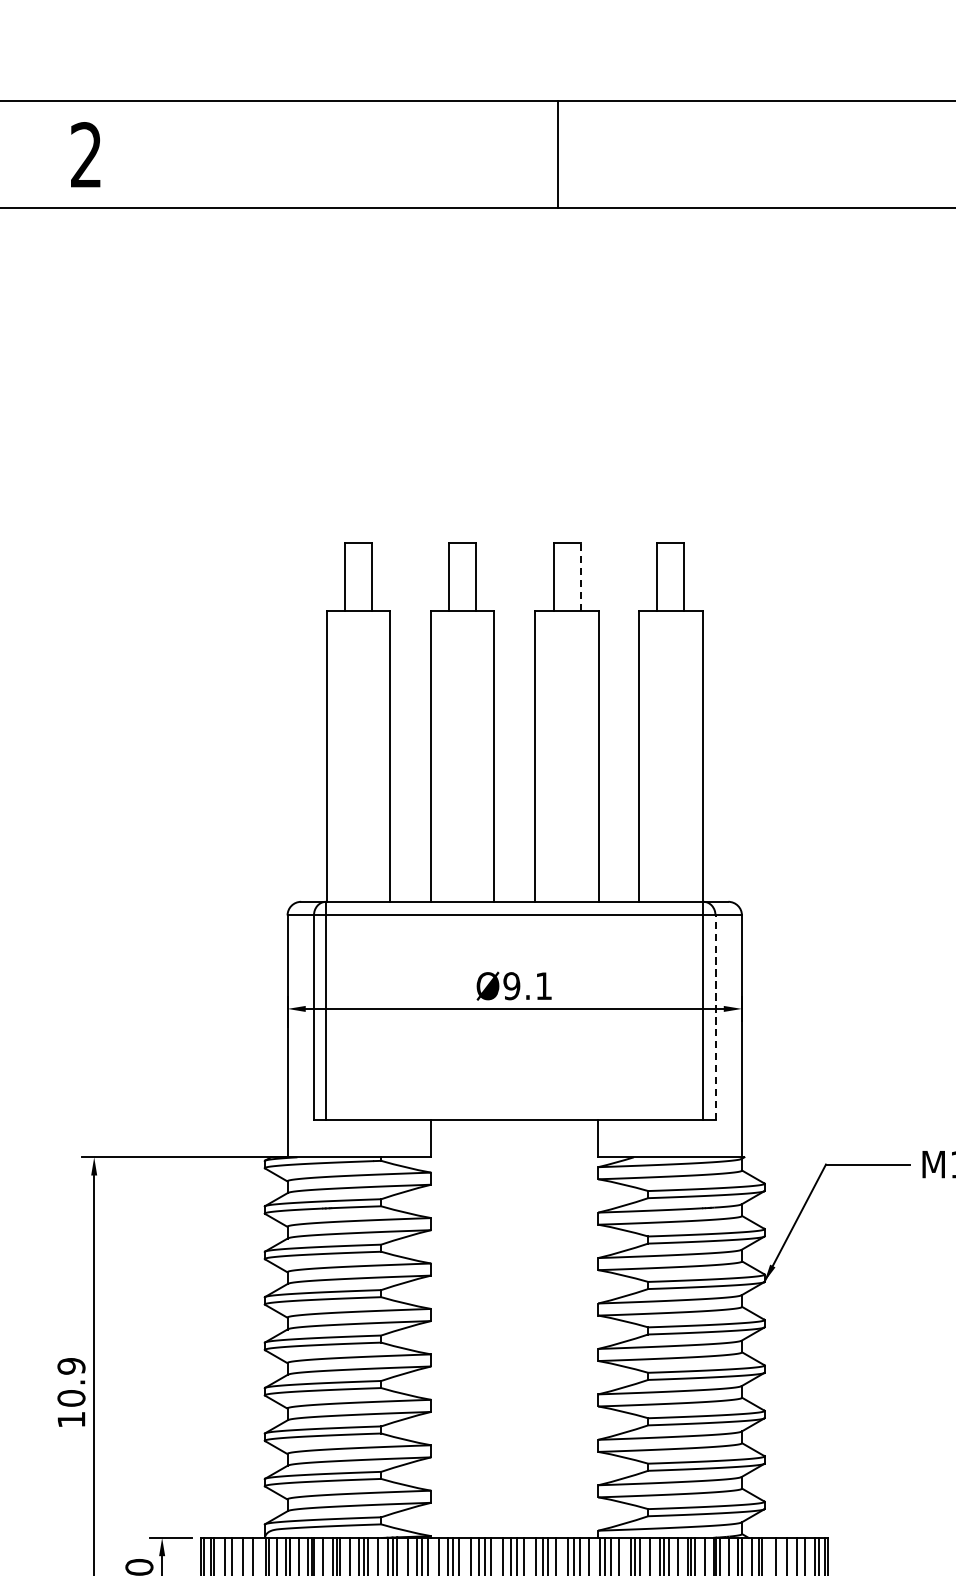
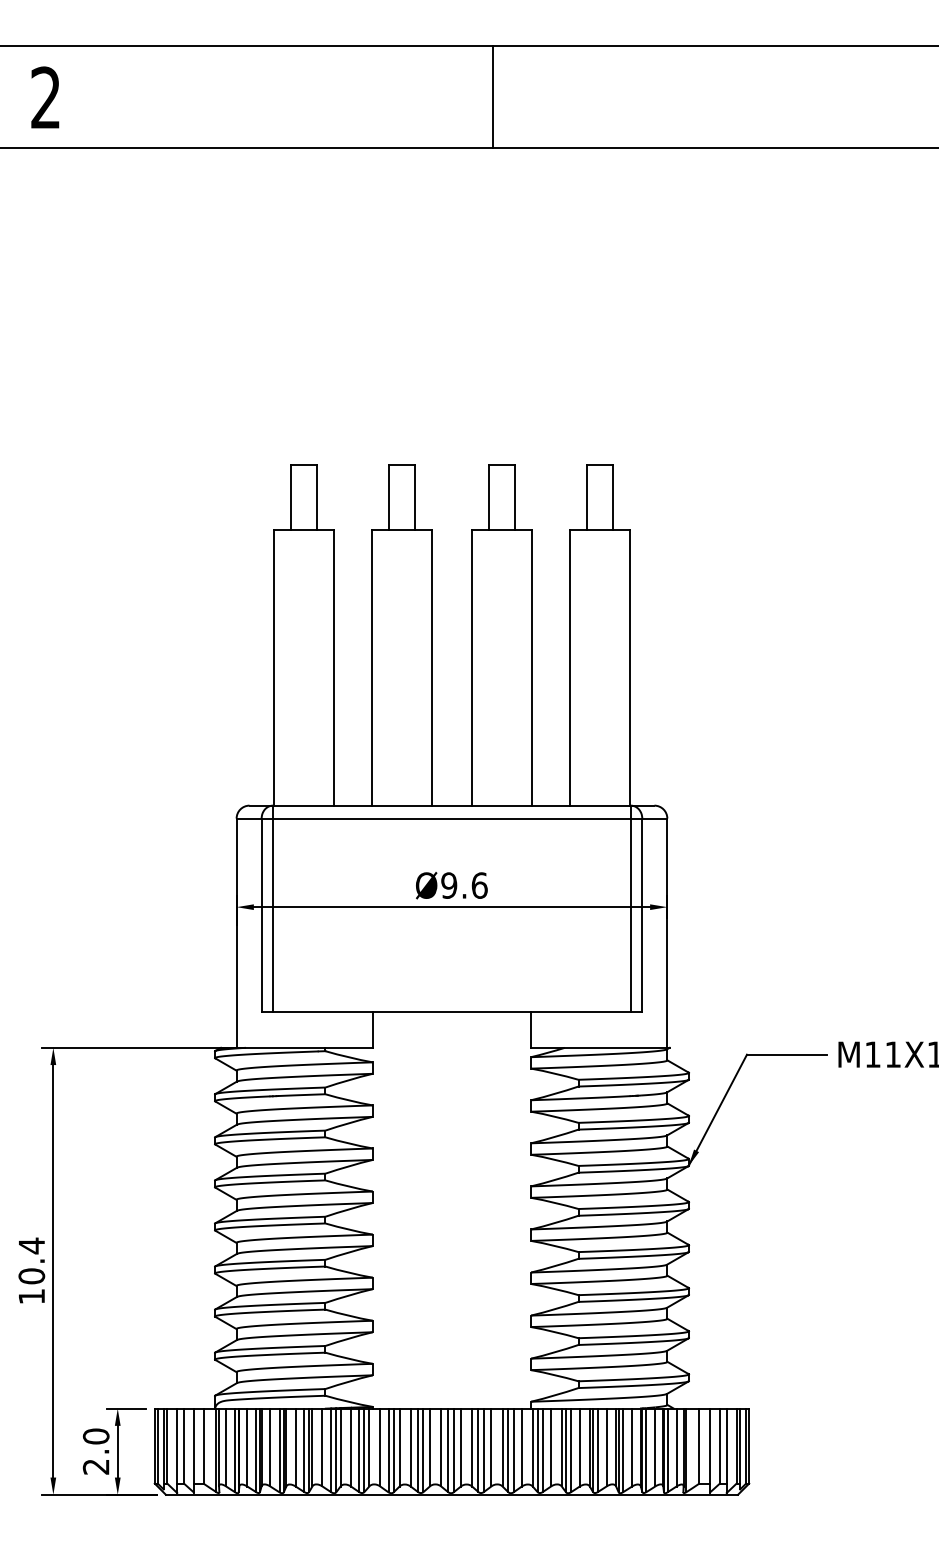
line: (580, 576) -> (514, 497), dashed -> solid
text: (543, 986) -> (479, 885), Ø9.1 -> Ø9.6
line: (715, 1017) -> (642, 915), dashed -> solid
text: (71, 1365) -> (31, 1245), 10.9 -> 10.4

